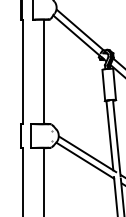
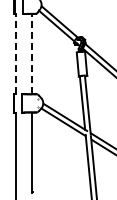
line: (22, 71) -> (15, 53), solid -> dashed
line: (44, 71) -> (32, 53), solid -> dashed

